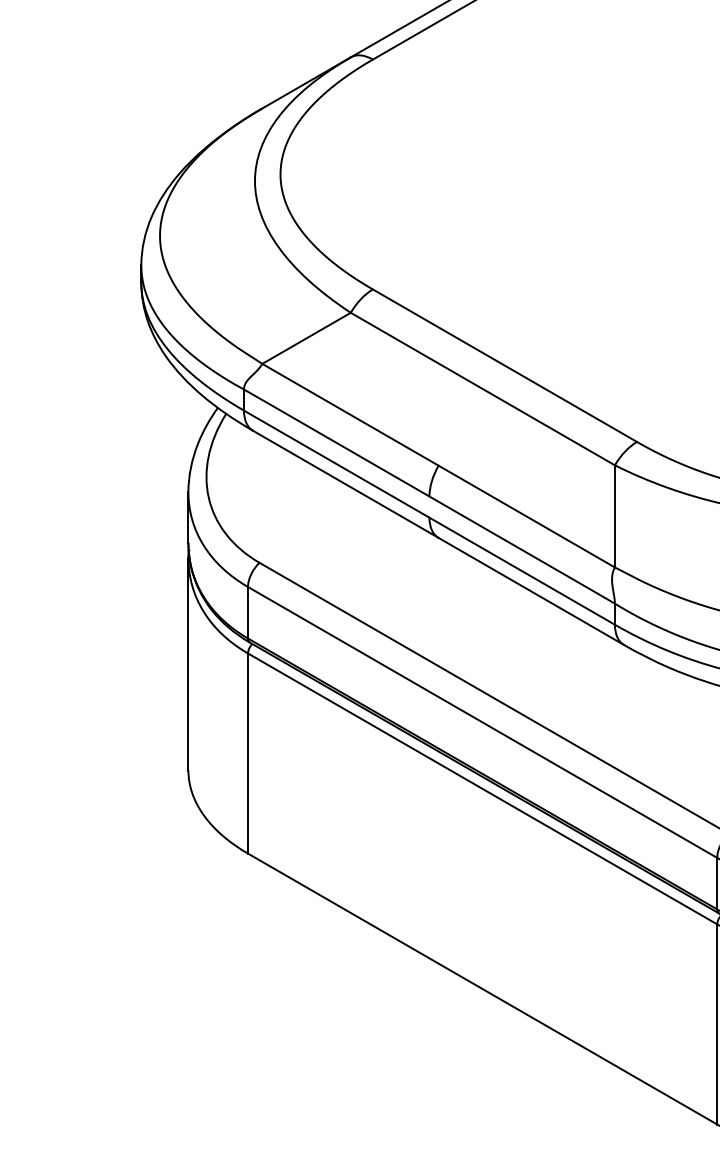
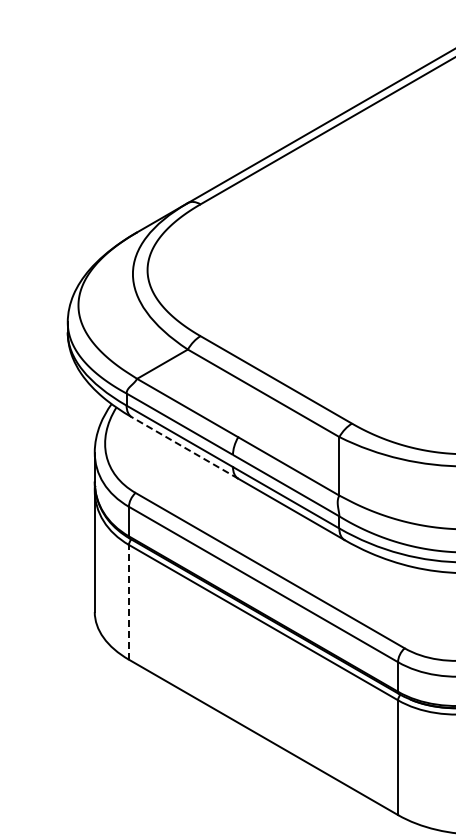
line: (344, 483) -> (184, 447), solid -> dashed
line: (247, 752) -> (128, 601), solid -> dashed

